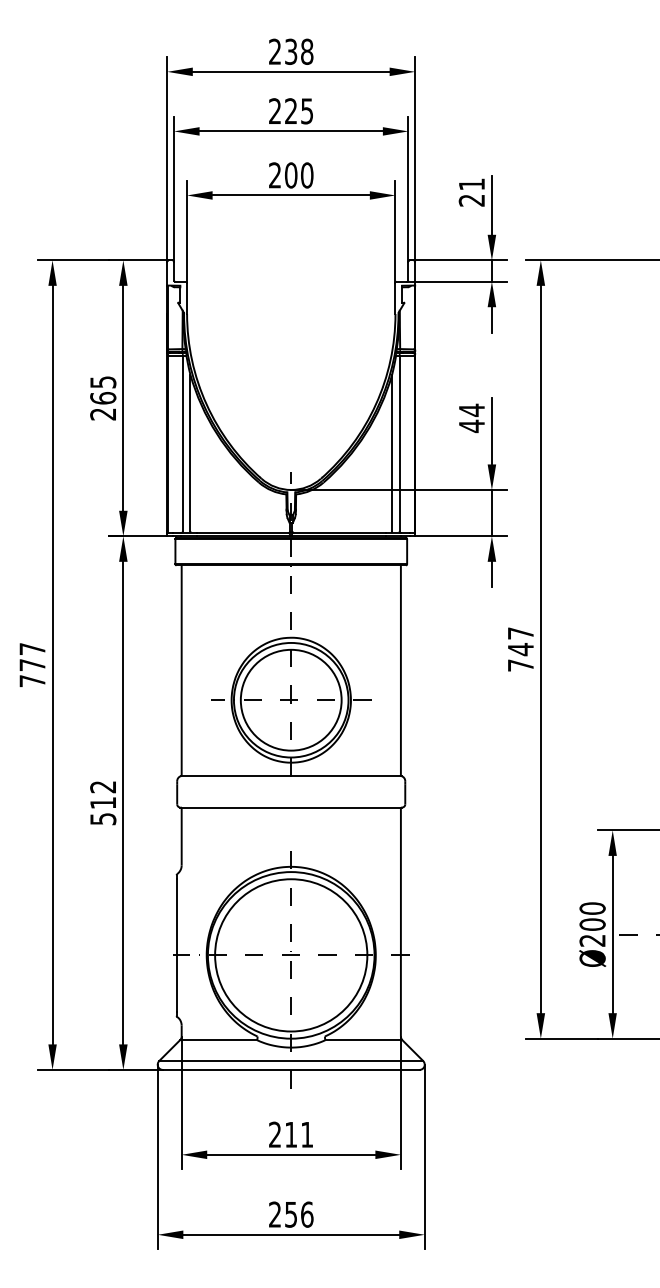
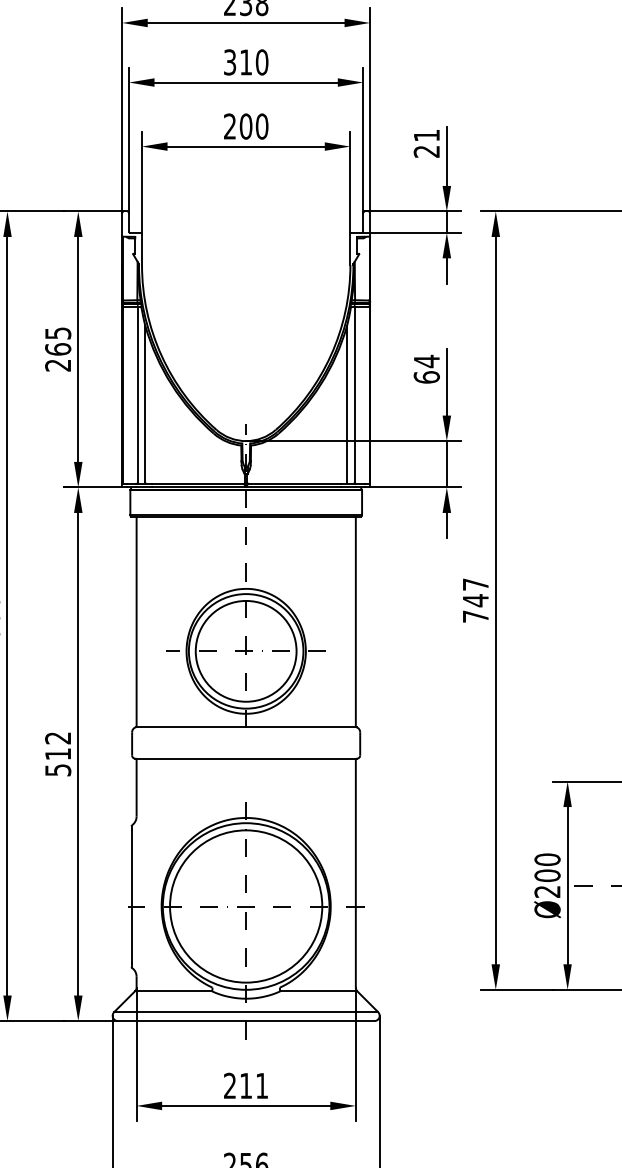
text: (291, 111) -> (246, 62), 225 -> 310
text: (471, 426) -> (426, 377), 44 -> 64

